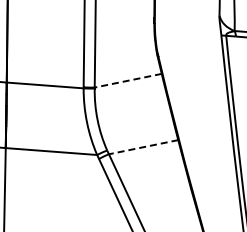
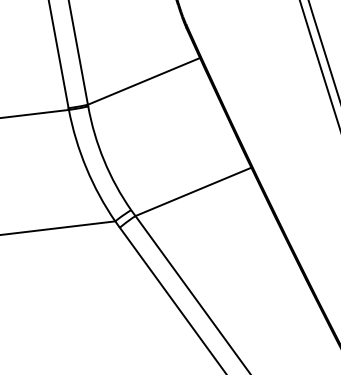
line: (127, 80) -> (142, 81), dashed -> solid
line: (143, 147) -> (193, 192), dashed -> solid

